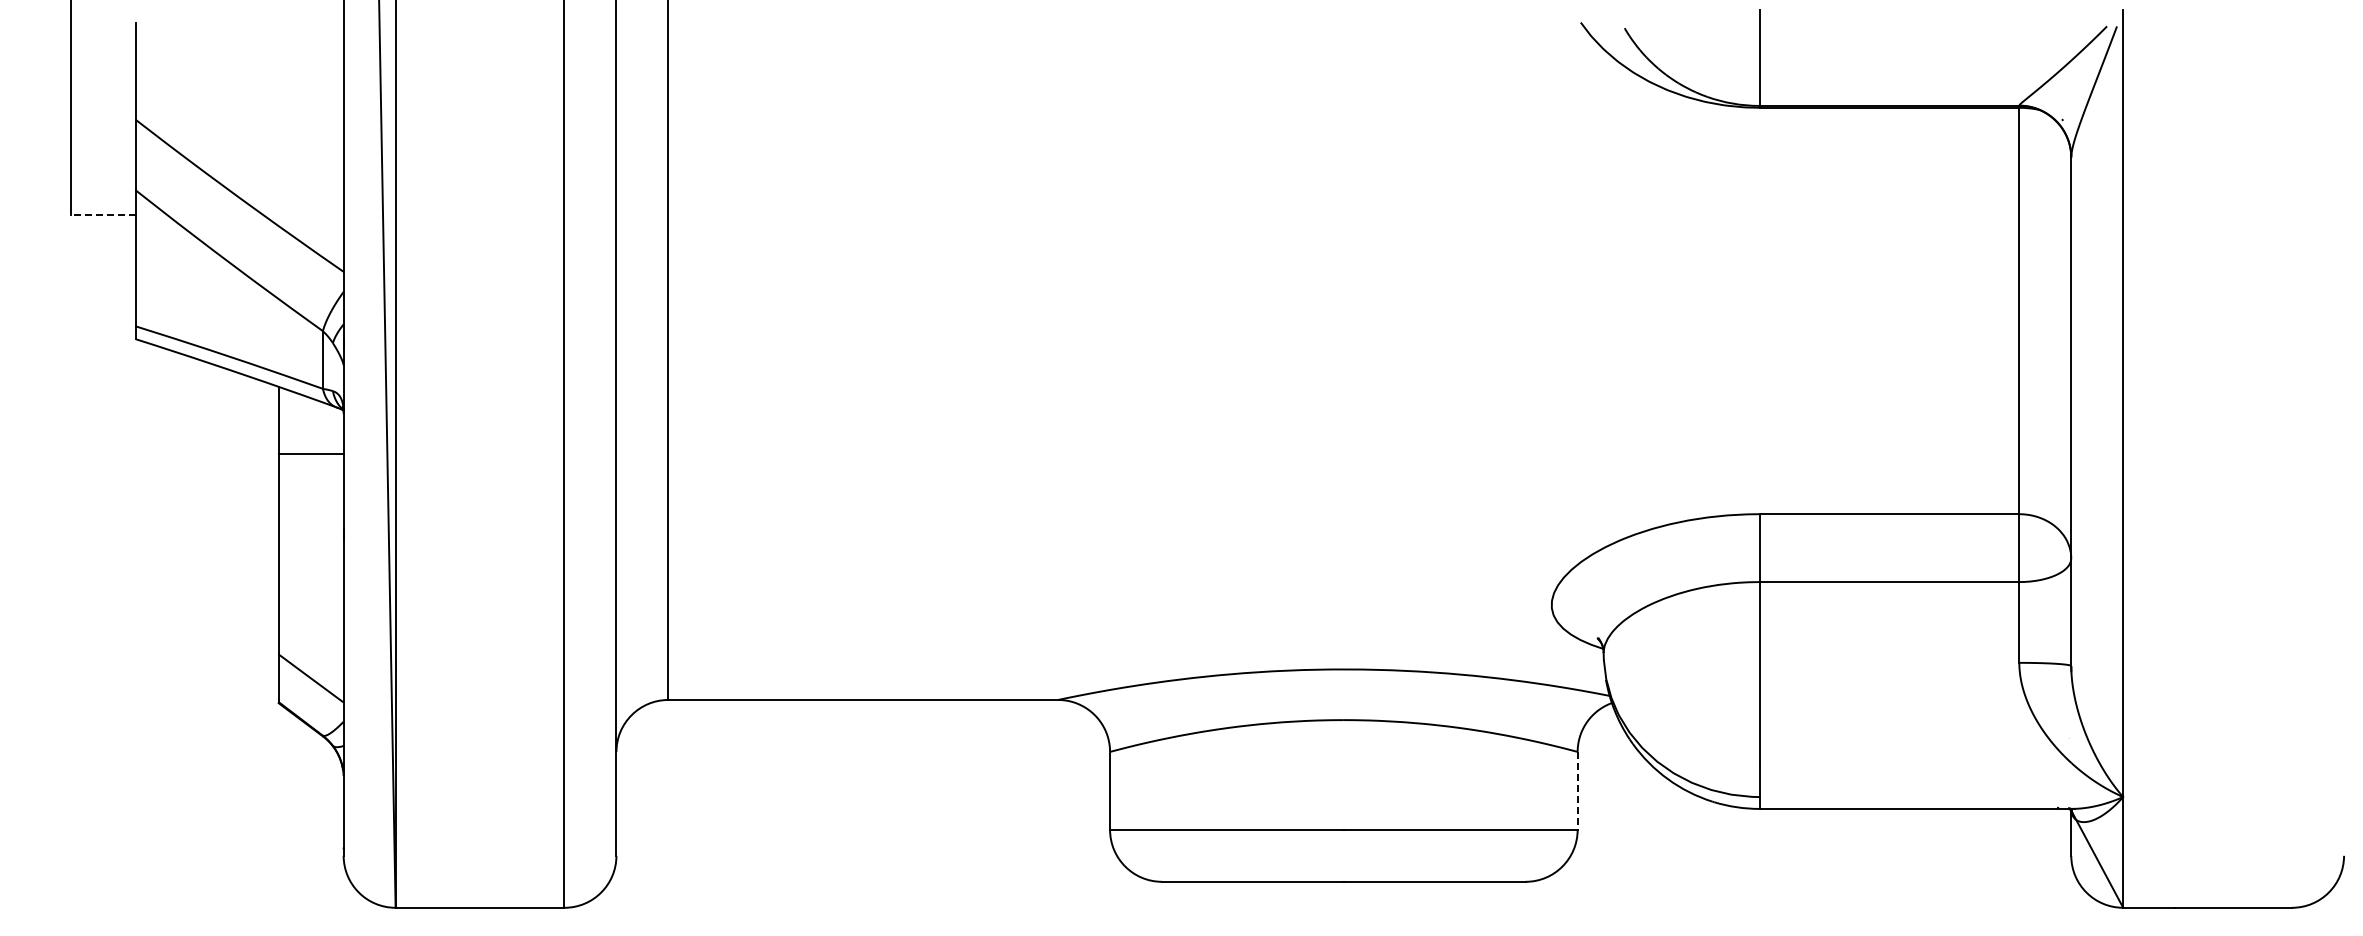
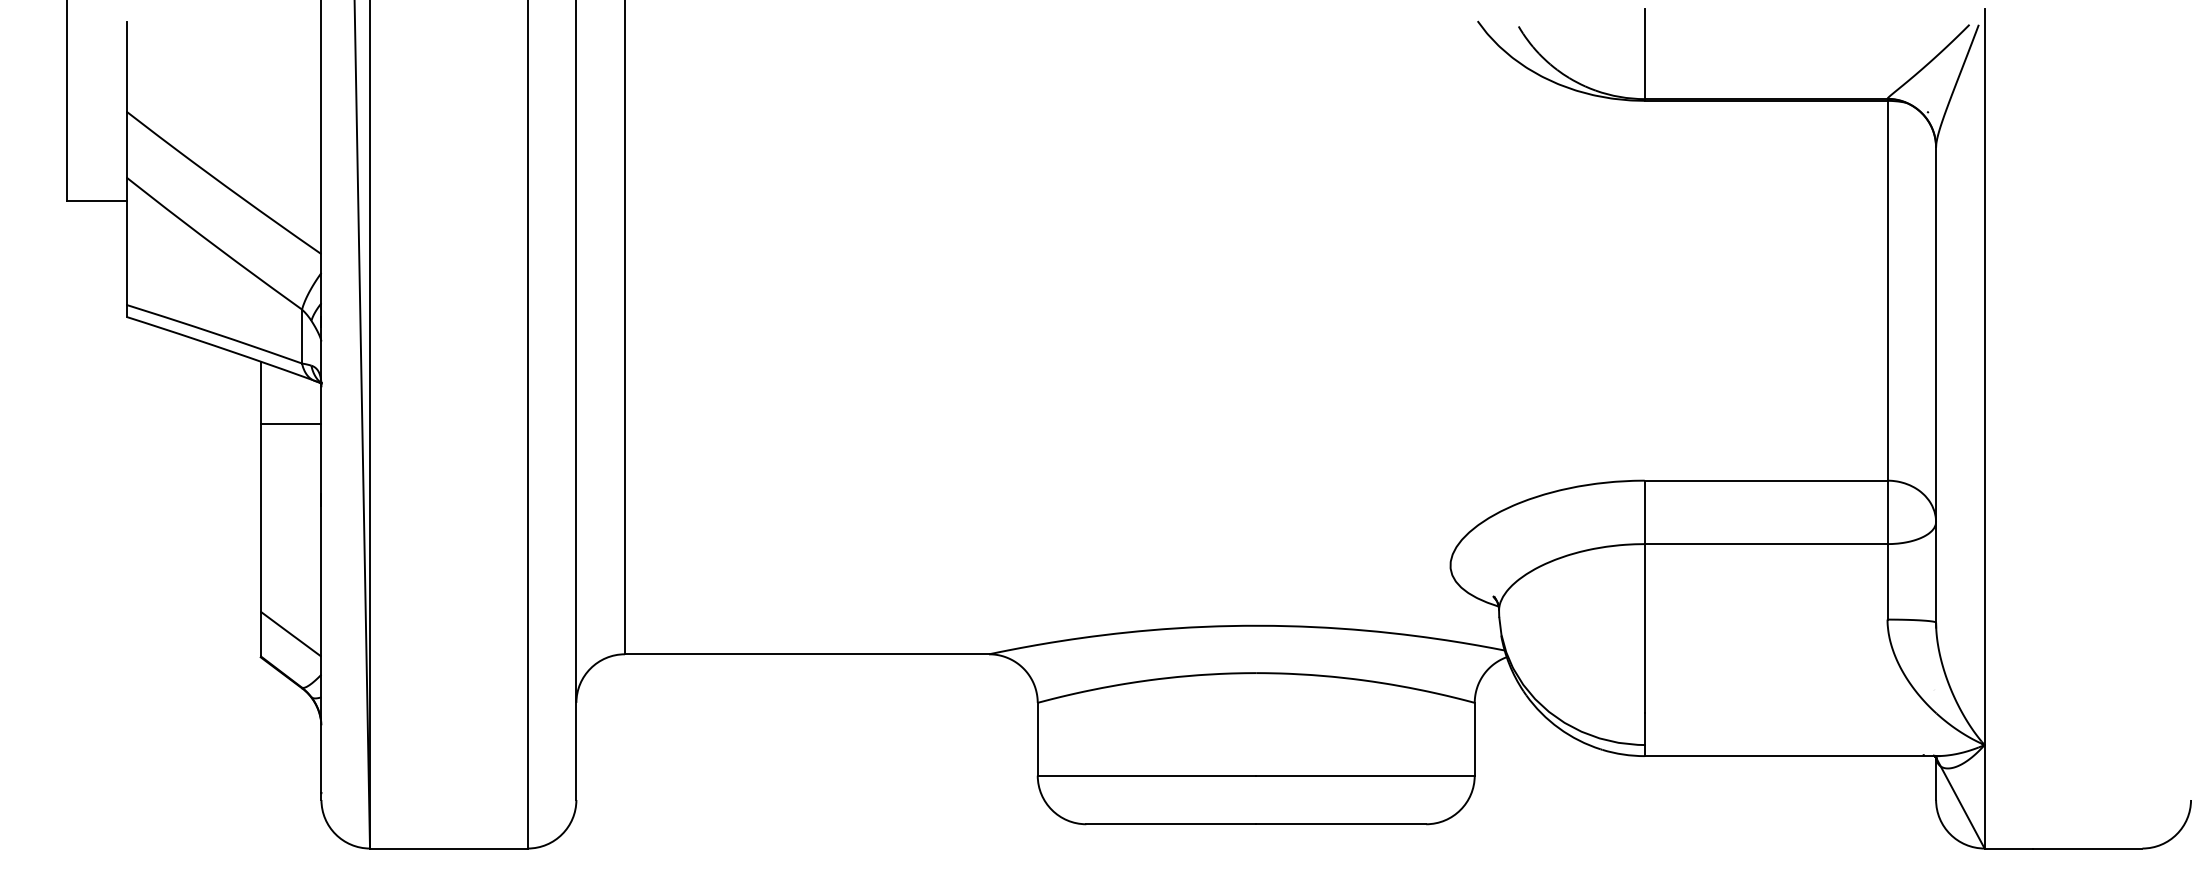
line: (102, 214) -> (96, 200), dashed -> solid
line: (1577, 790) -> (1474, 738), dashed -> solid

